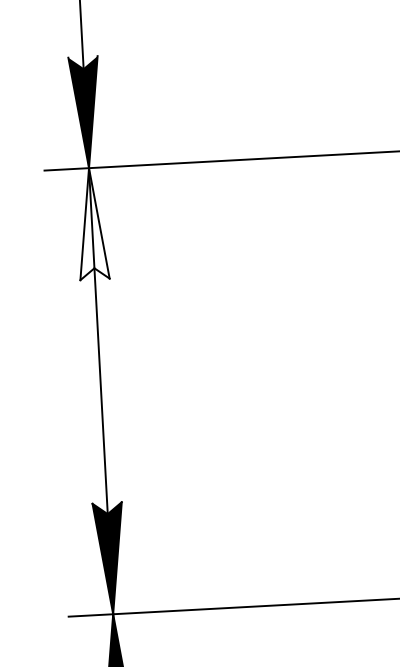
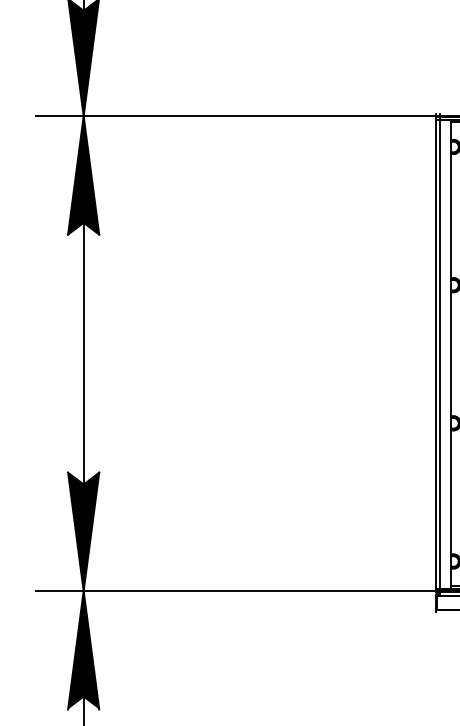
fill: (91, 223) -> (83, 175), added

